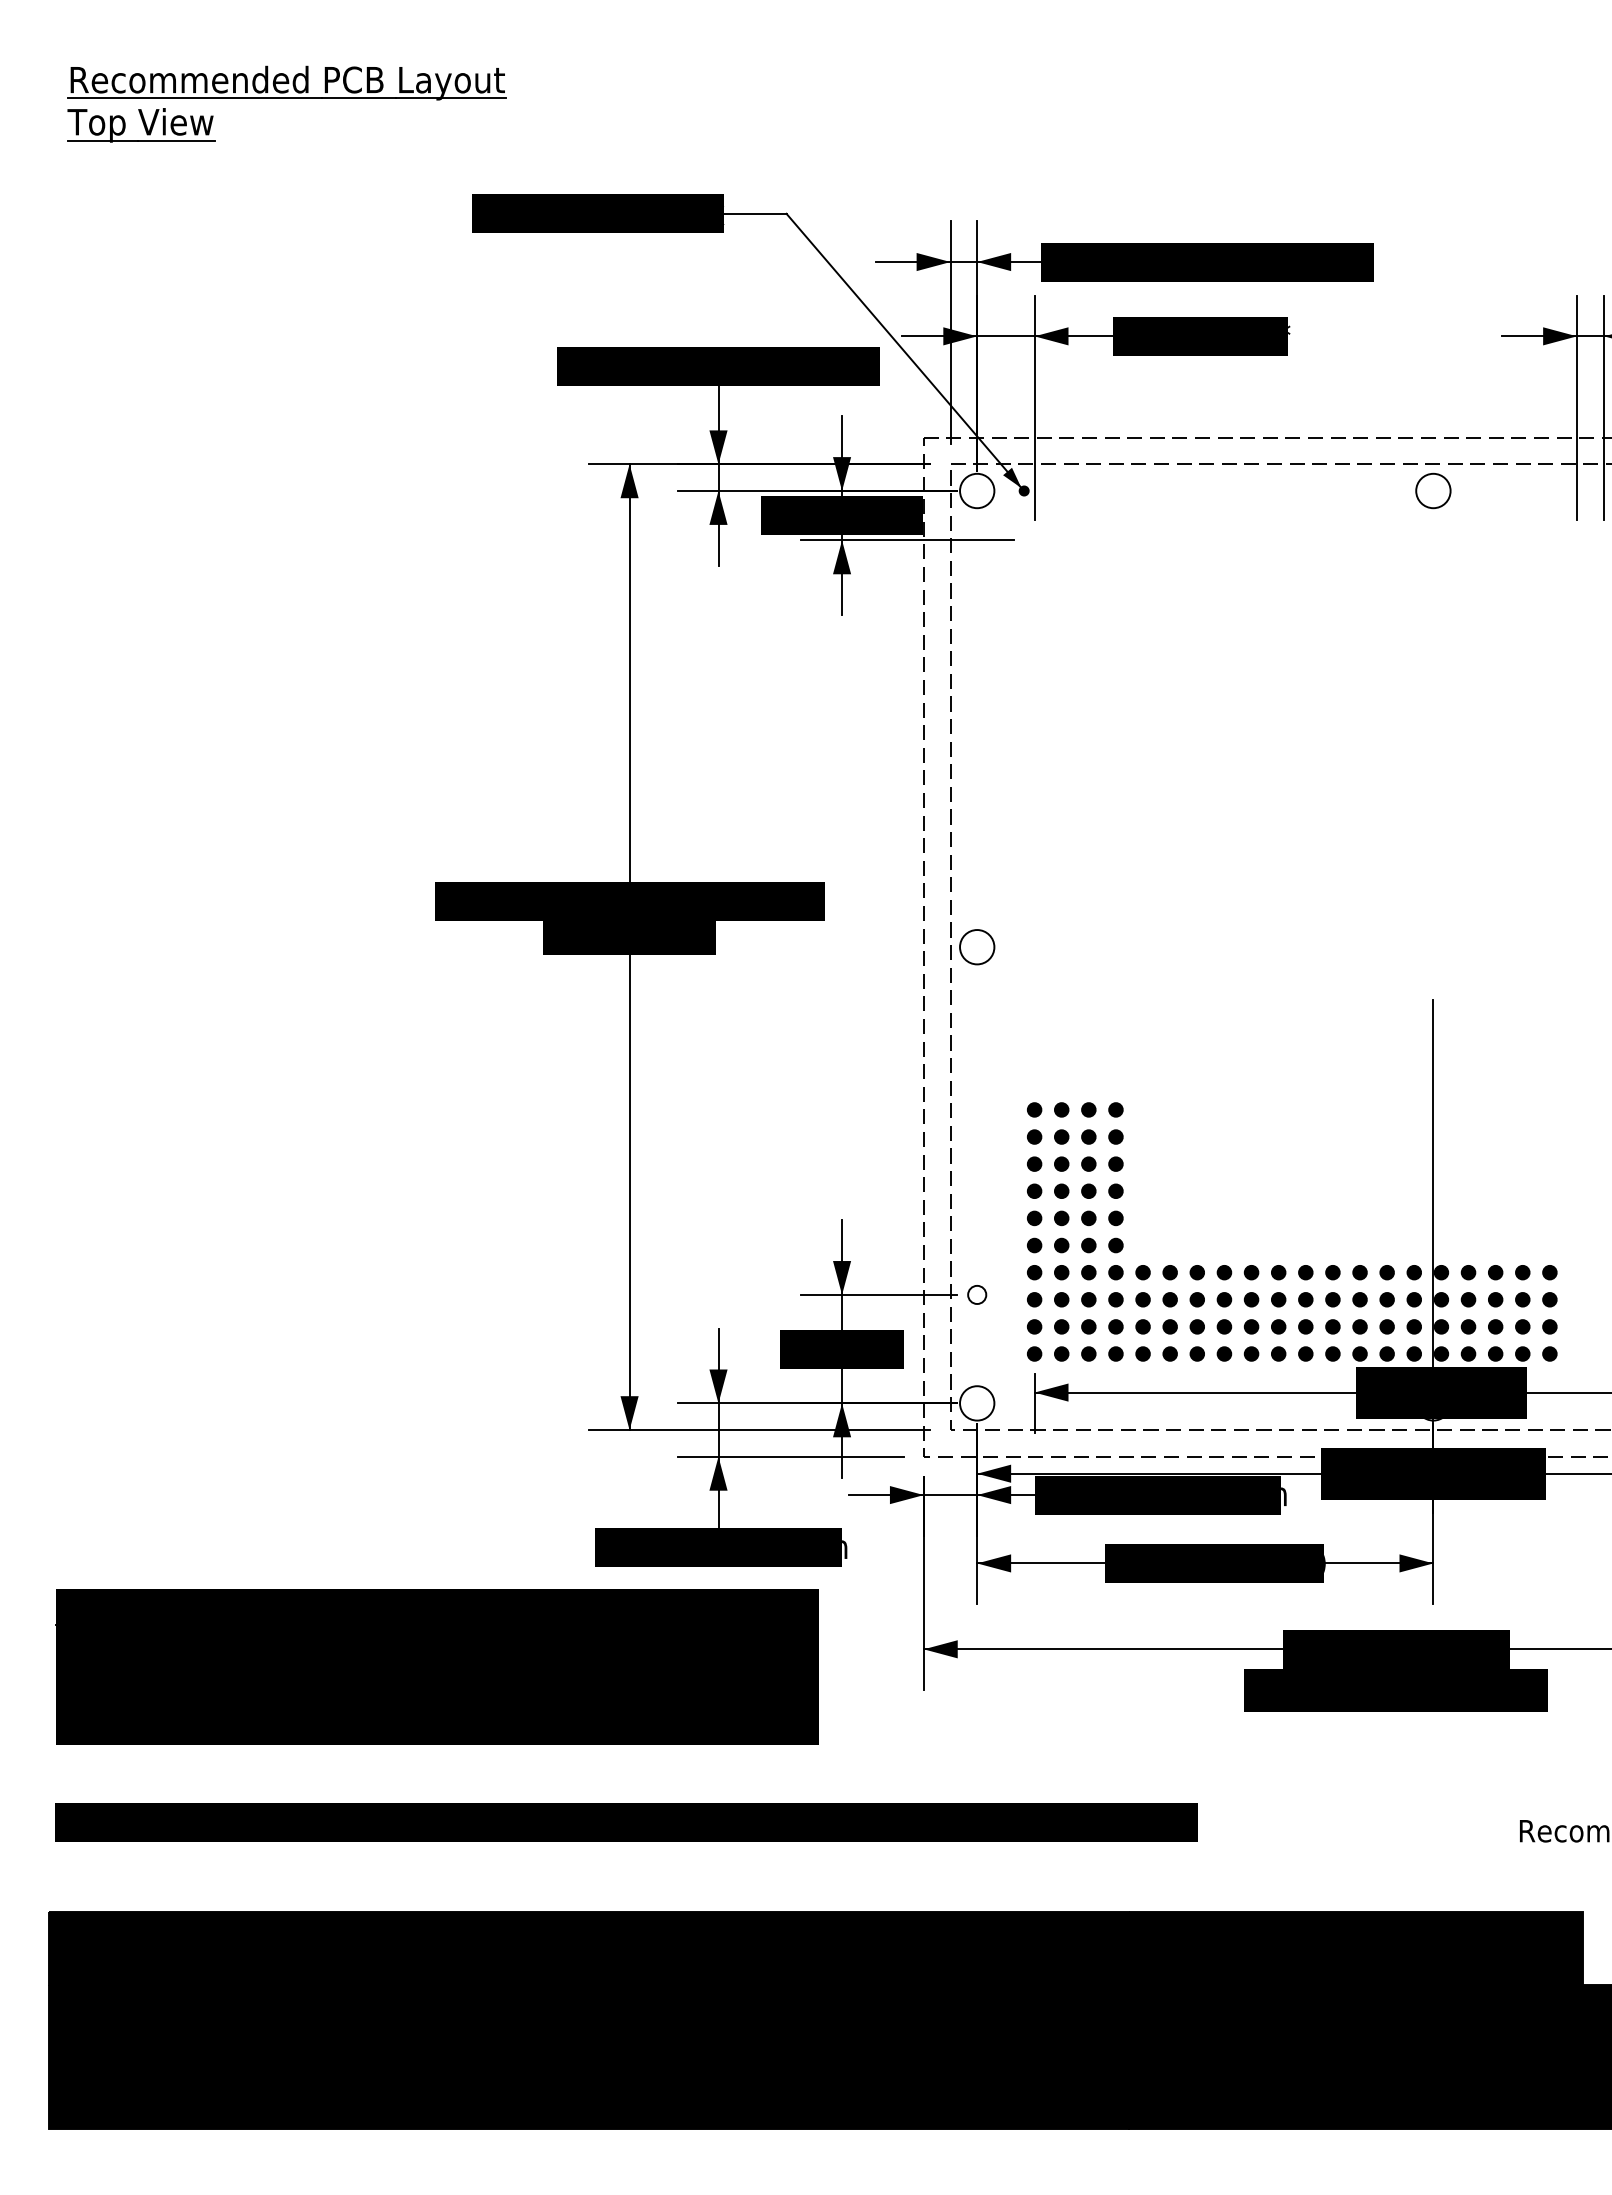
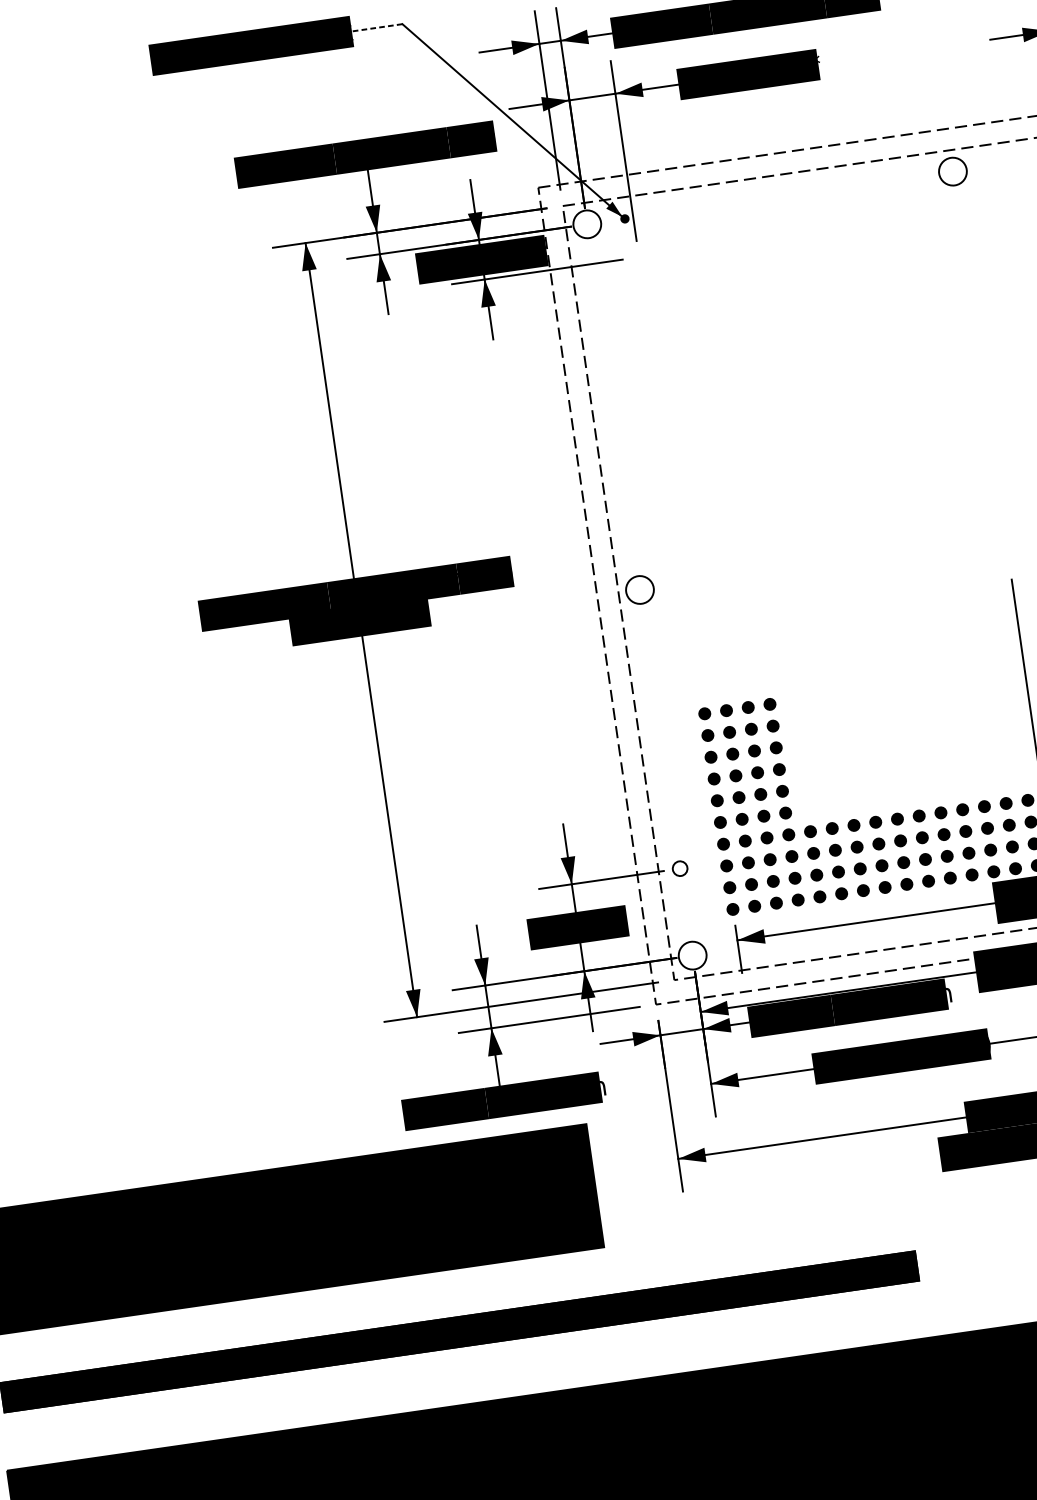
line: (754, 213) -> (376, 27), solid -> dashed

